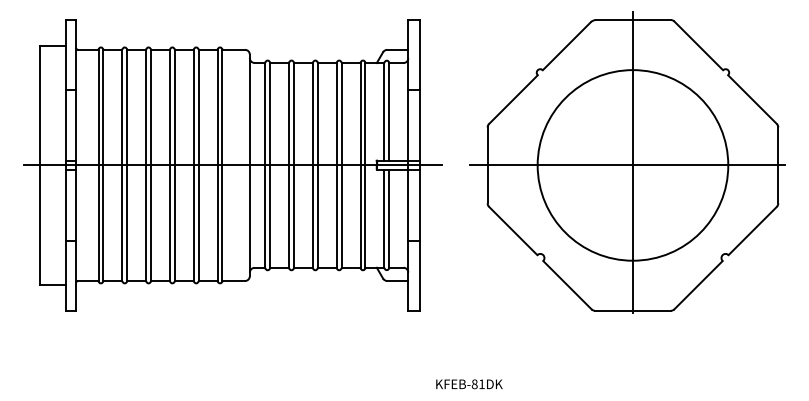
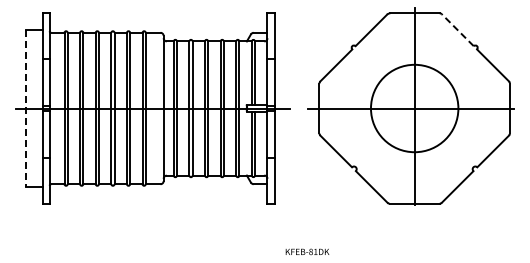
line: (698, 46) -> (457, 30), solid -> dashed
circle: (632, 165) -> (414, 108), size x0.7
line: (40, 166) -> (26, 109), solid -> dashed

